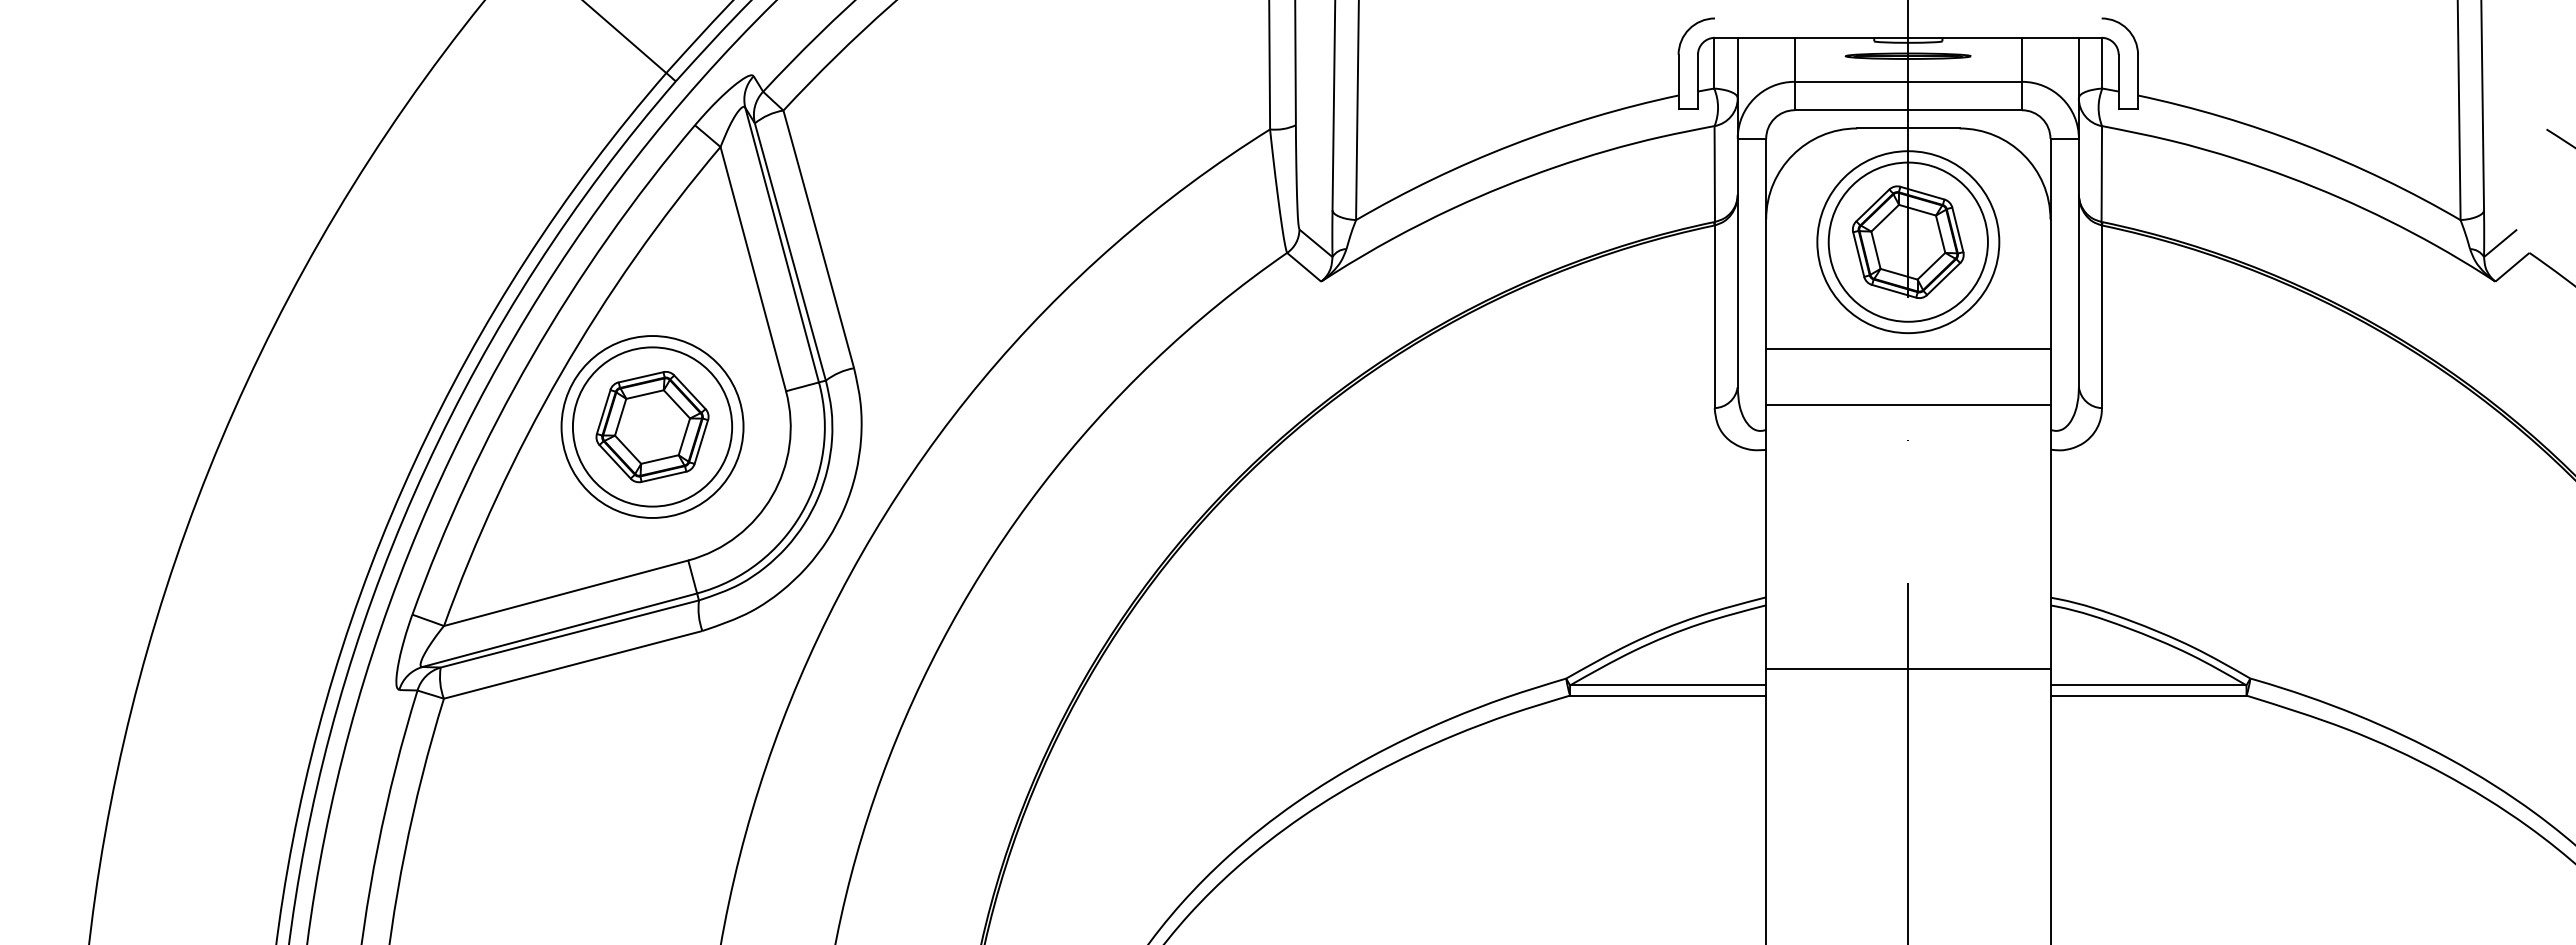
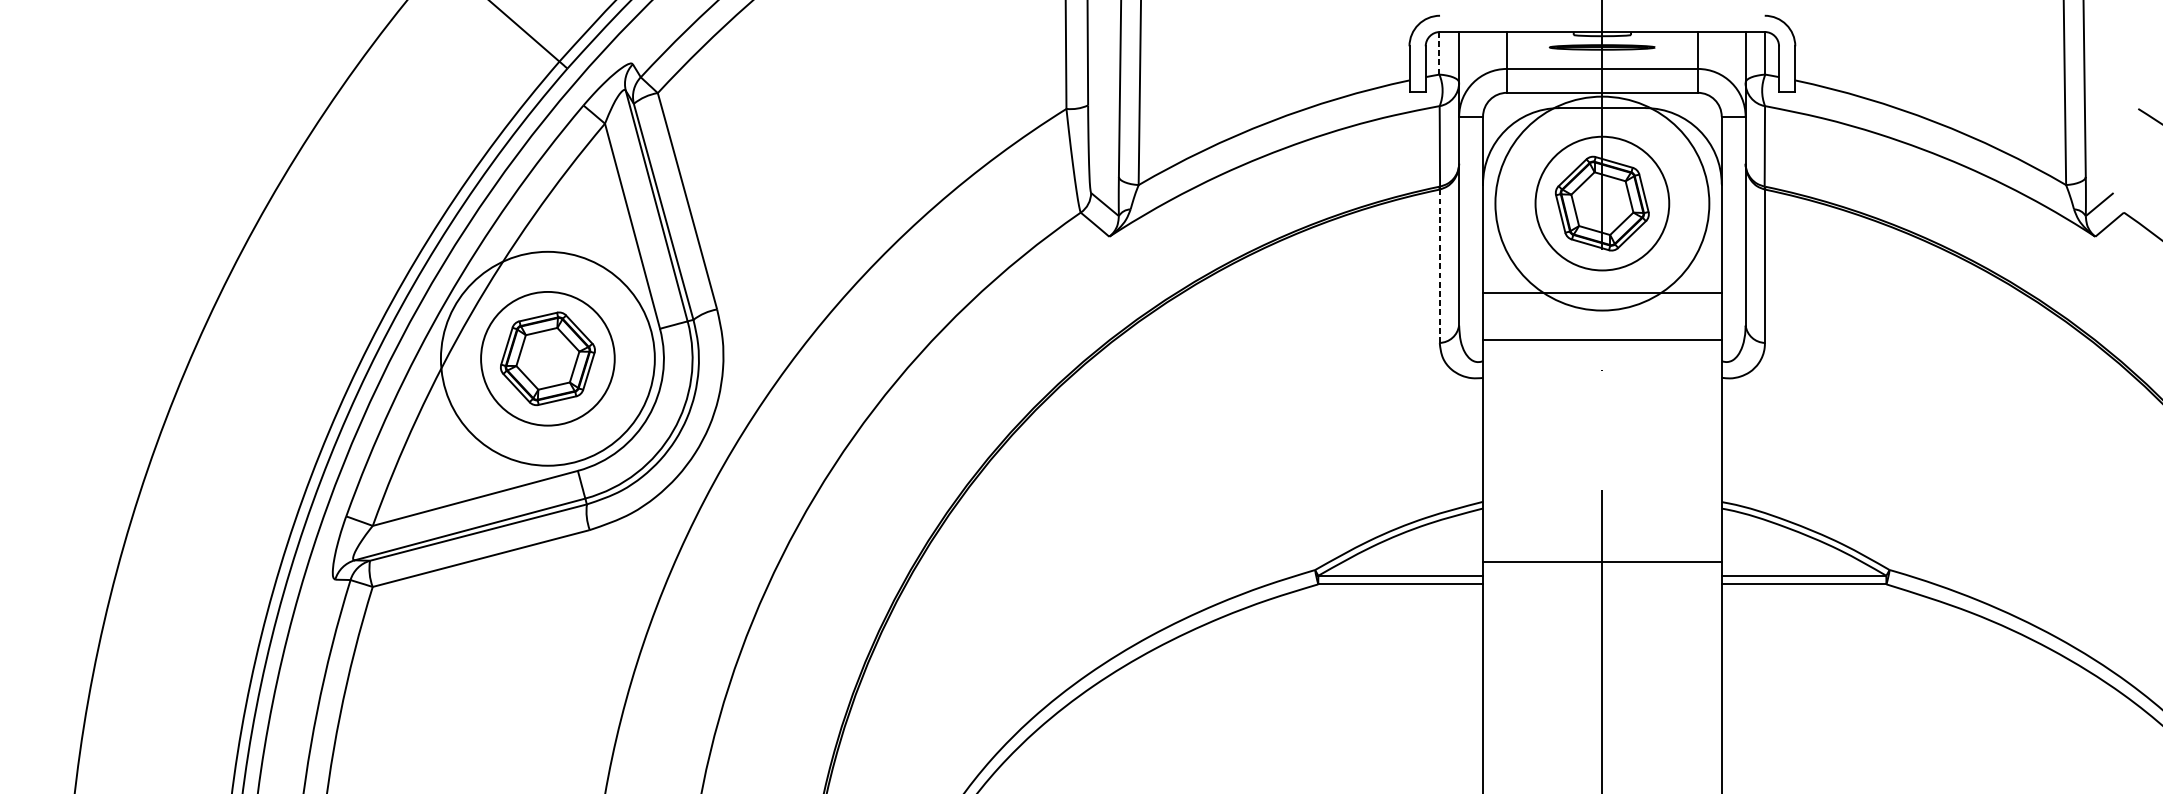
line: (1714, 62) -> (1439, 52), solid -> dashed
circle: (1908, 242) -> (1602, 203), size x1.4
line: (1714, 316) -> (1439, 266), solid -> dashed
circle: (652, 426) -> (547, 358), size x1.4

